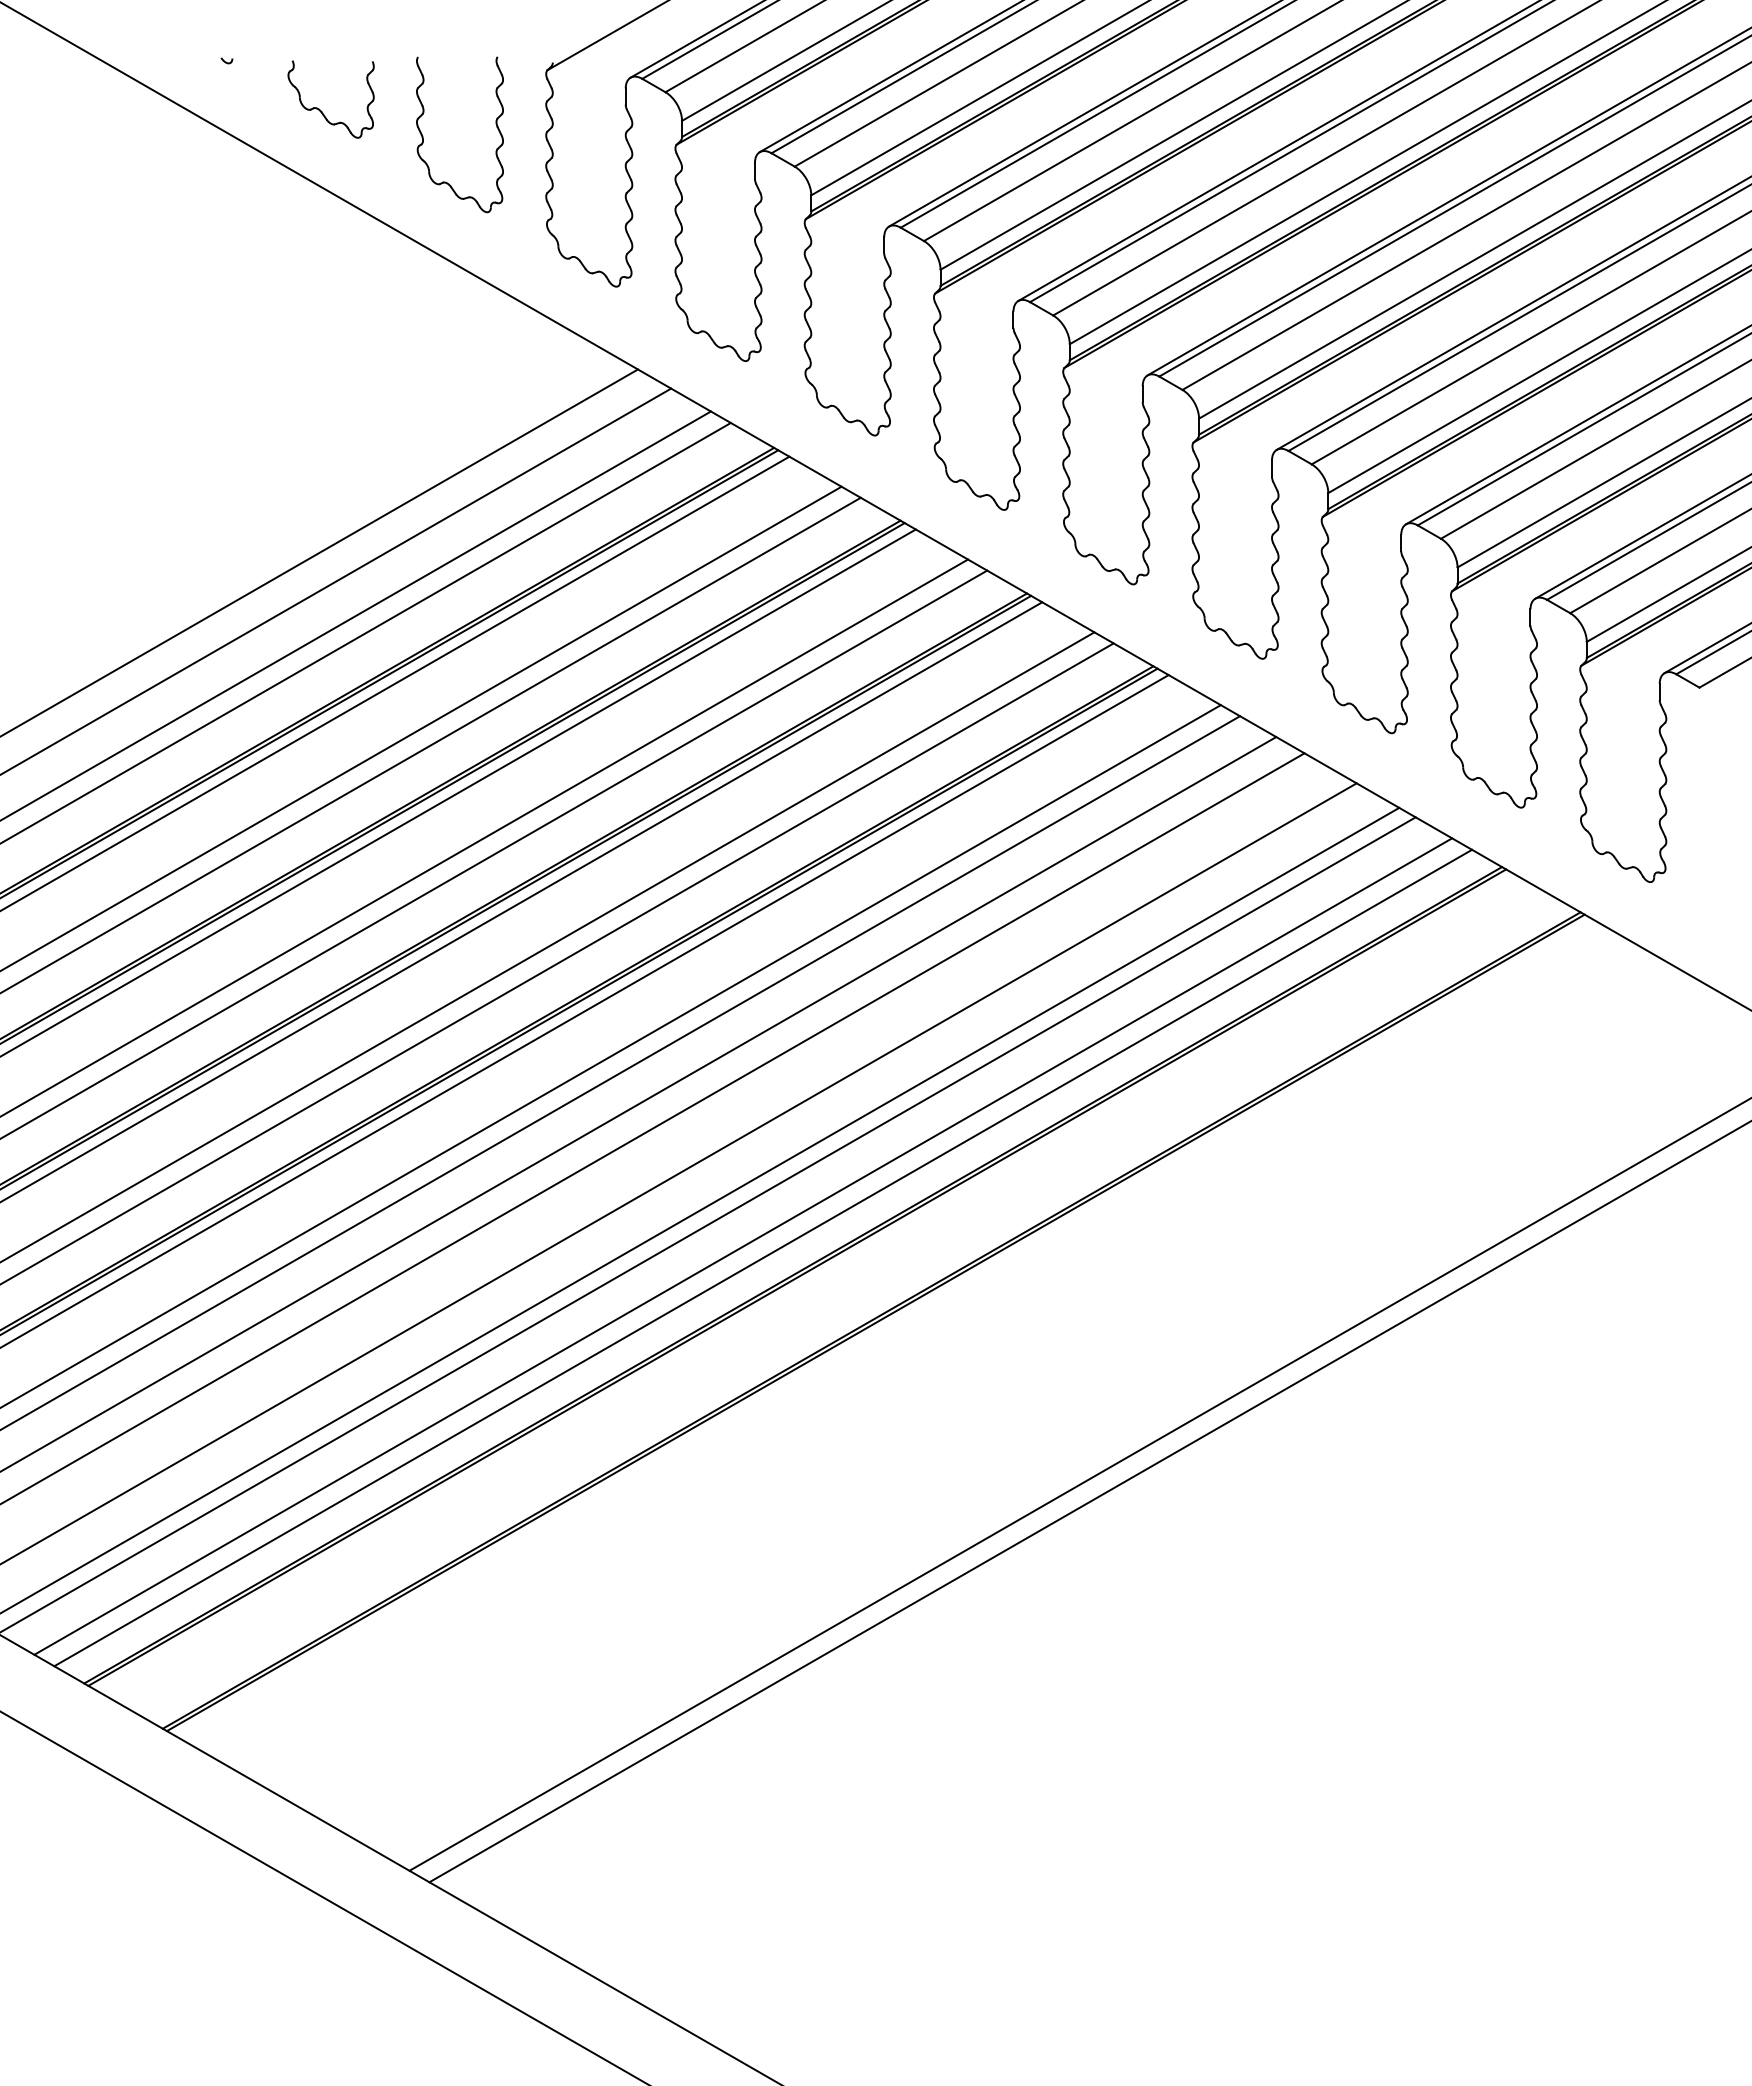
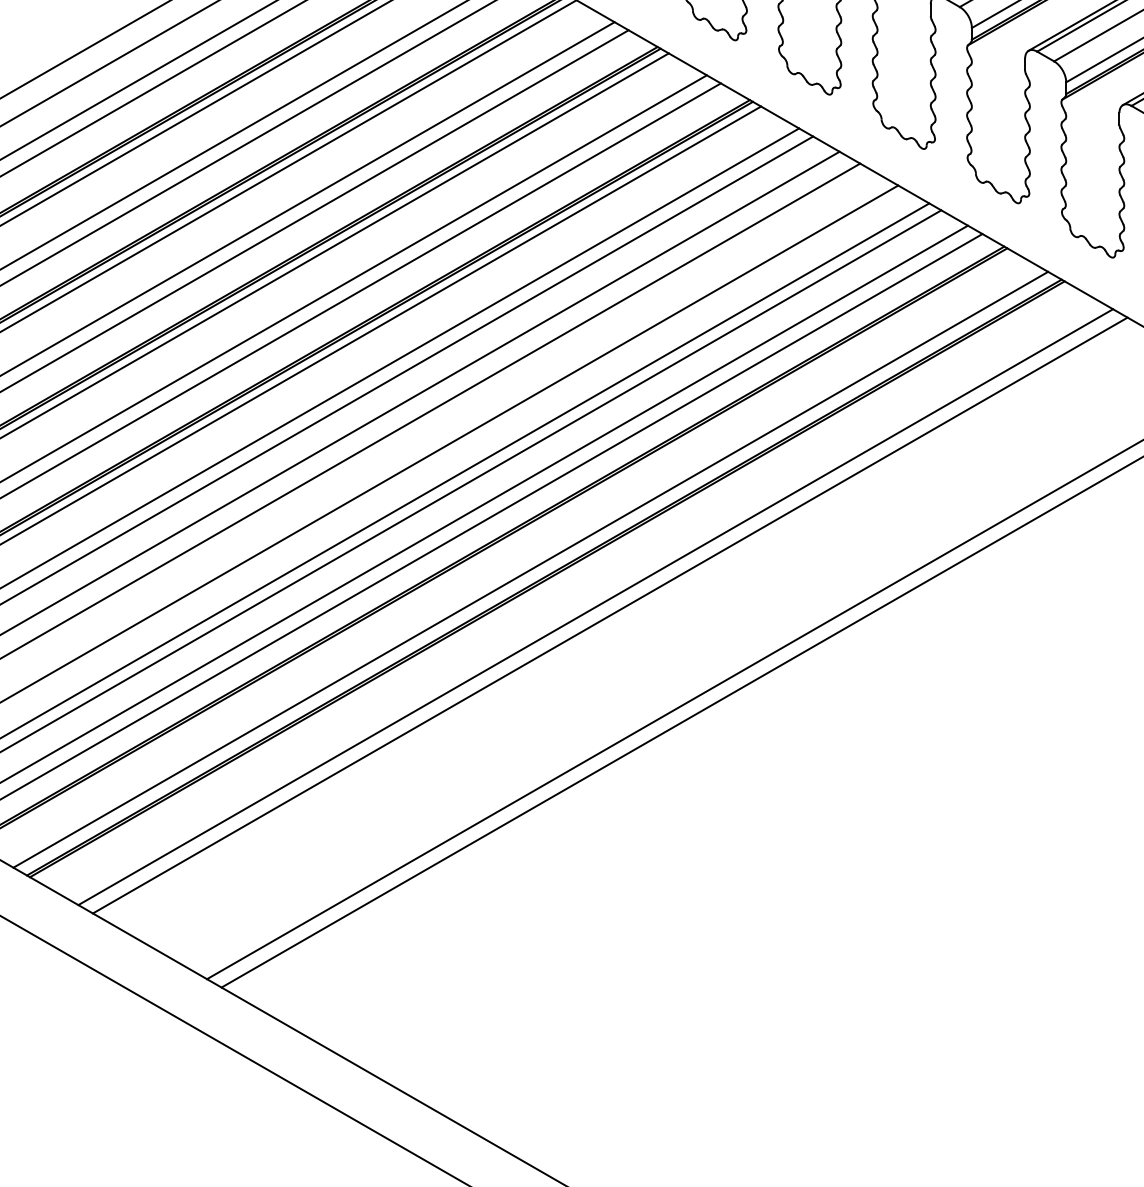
line: (853, 1309) -> (531, 569), added
line: (942, 1360) -> (596, 606), added
line: (961, 1372) -> (609, 615), added

